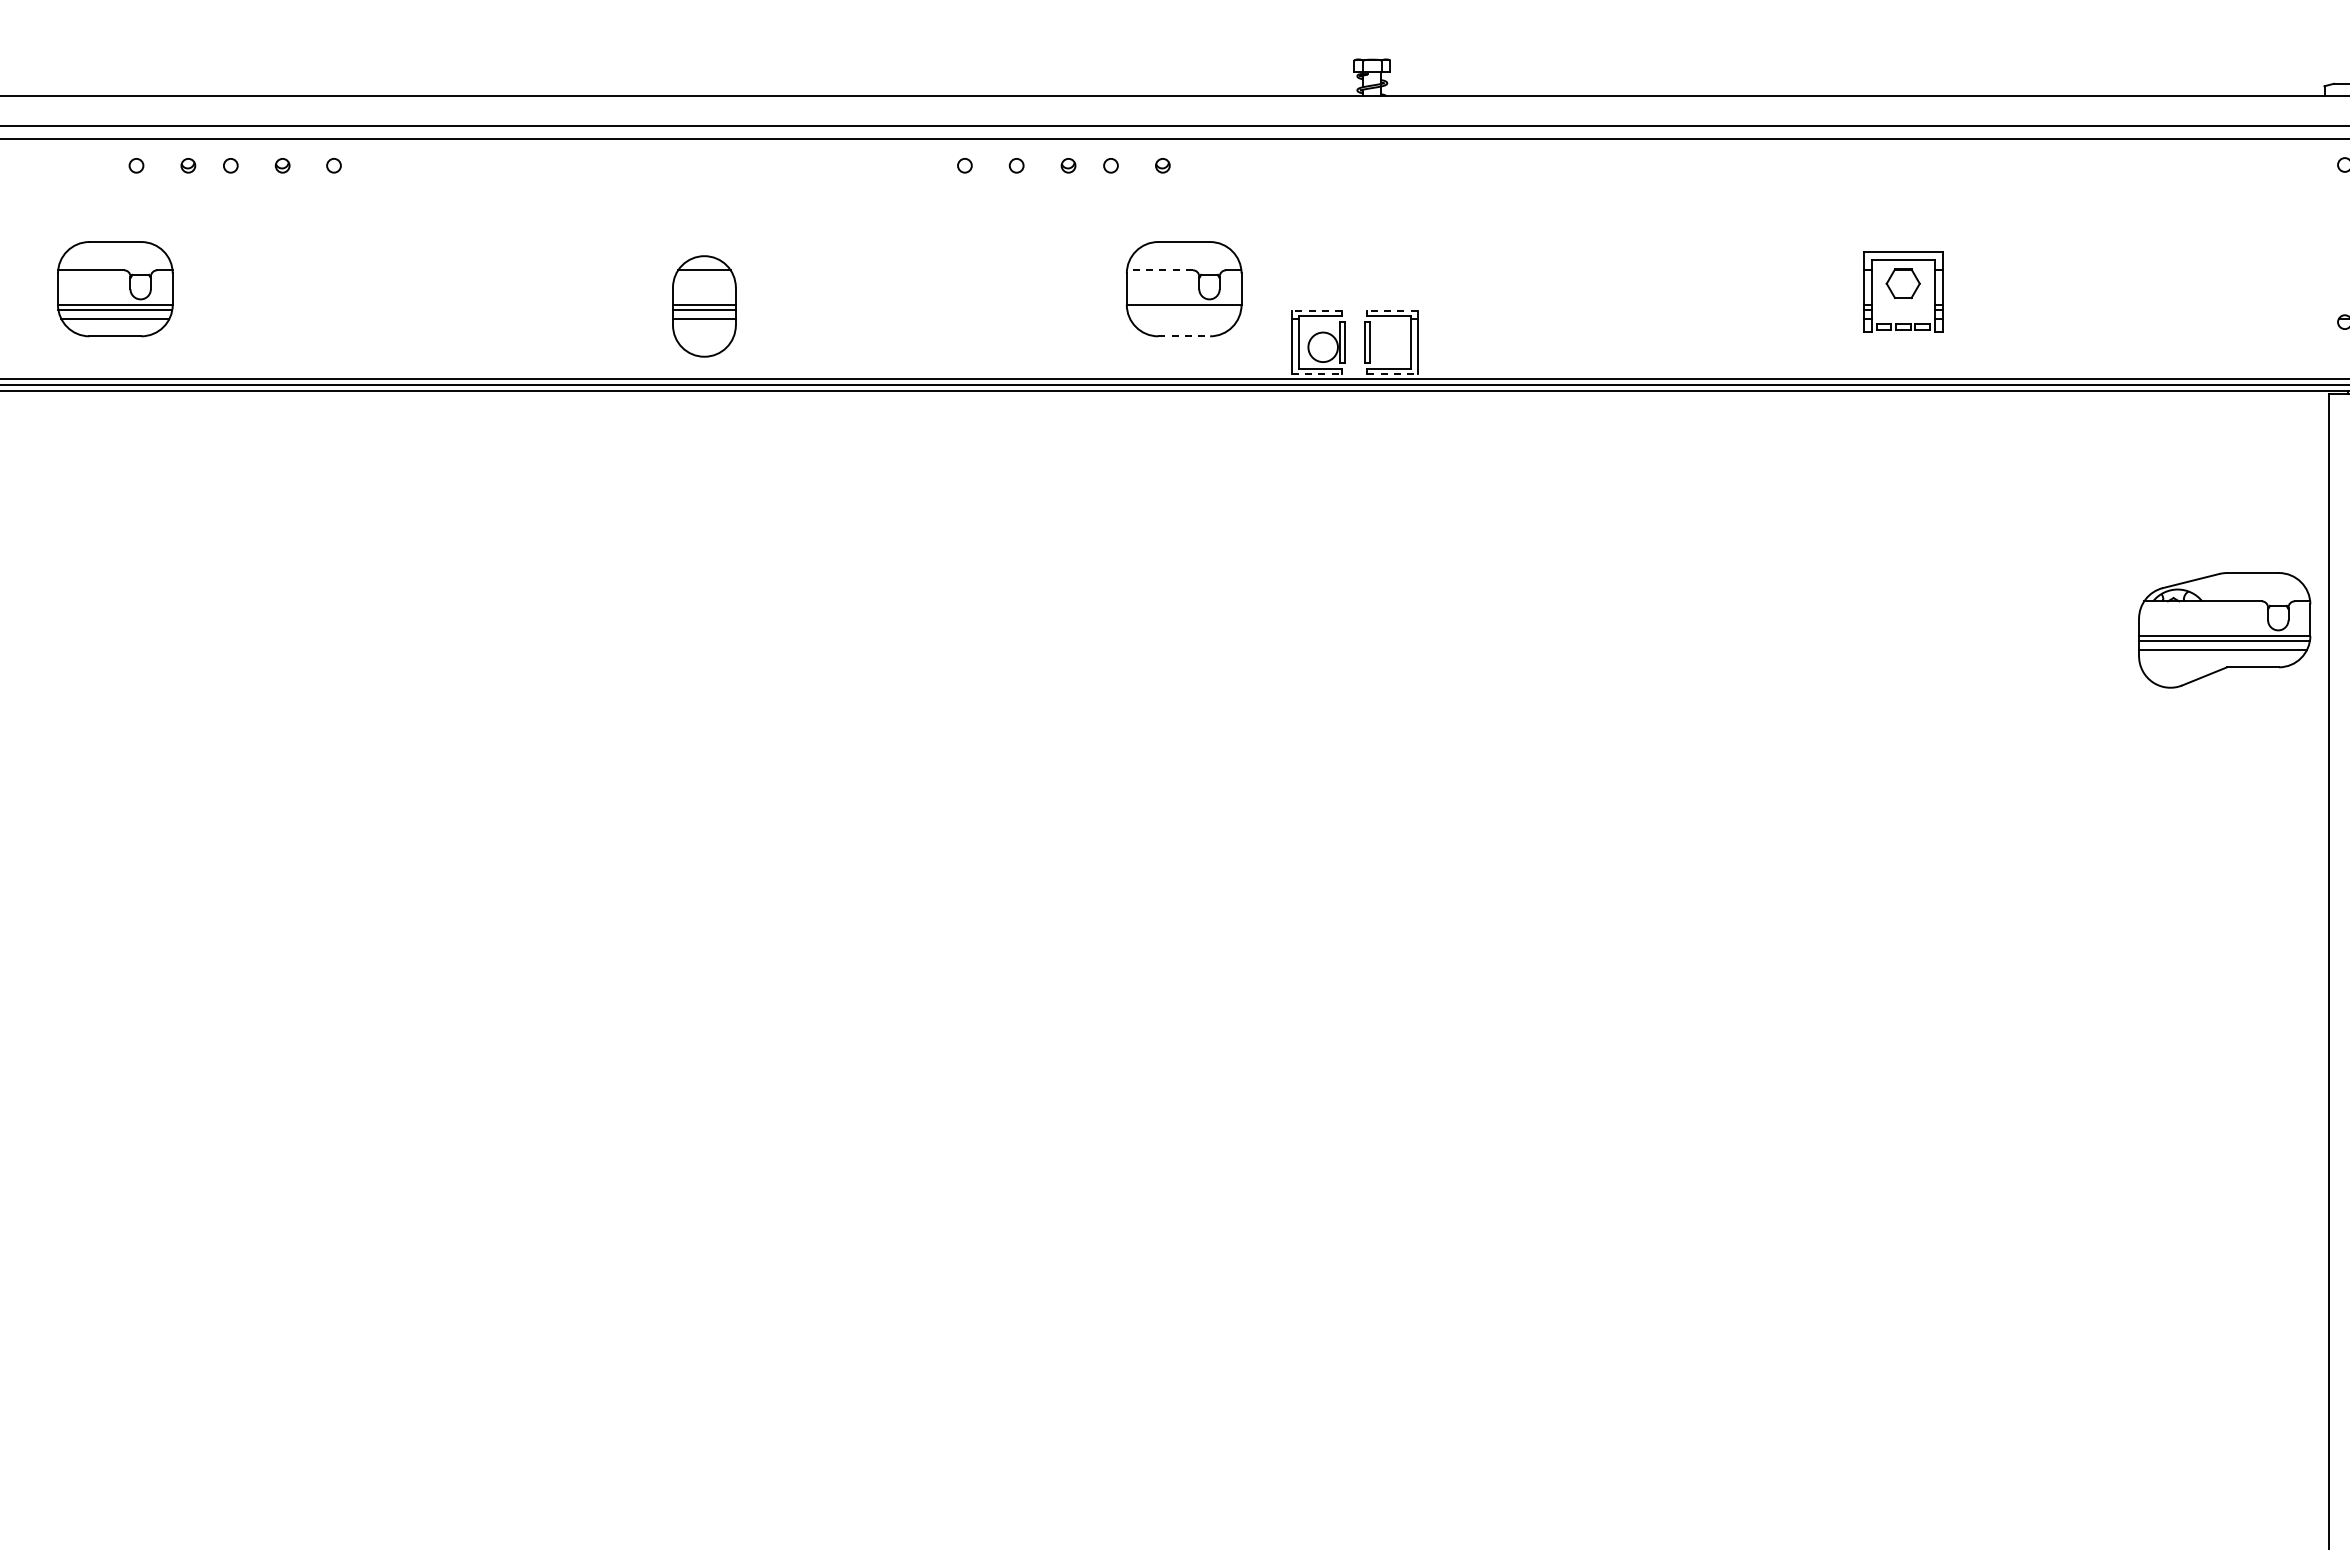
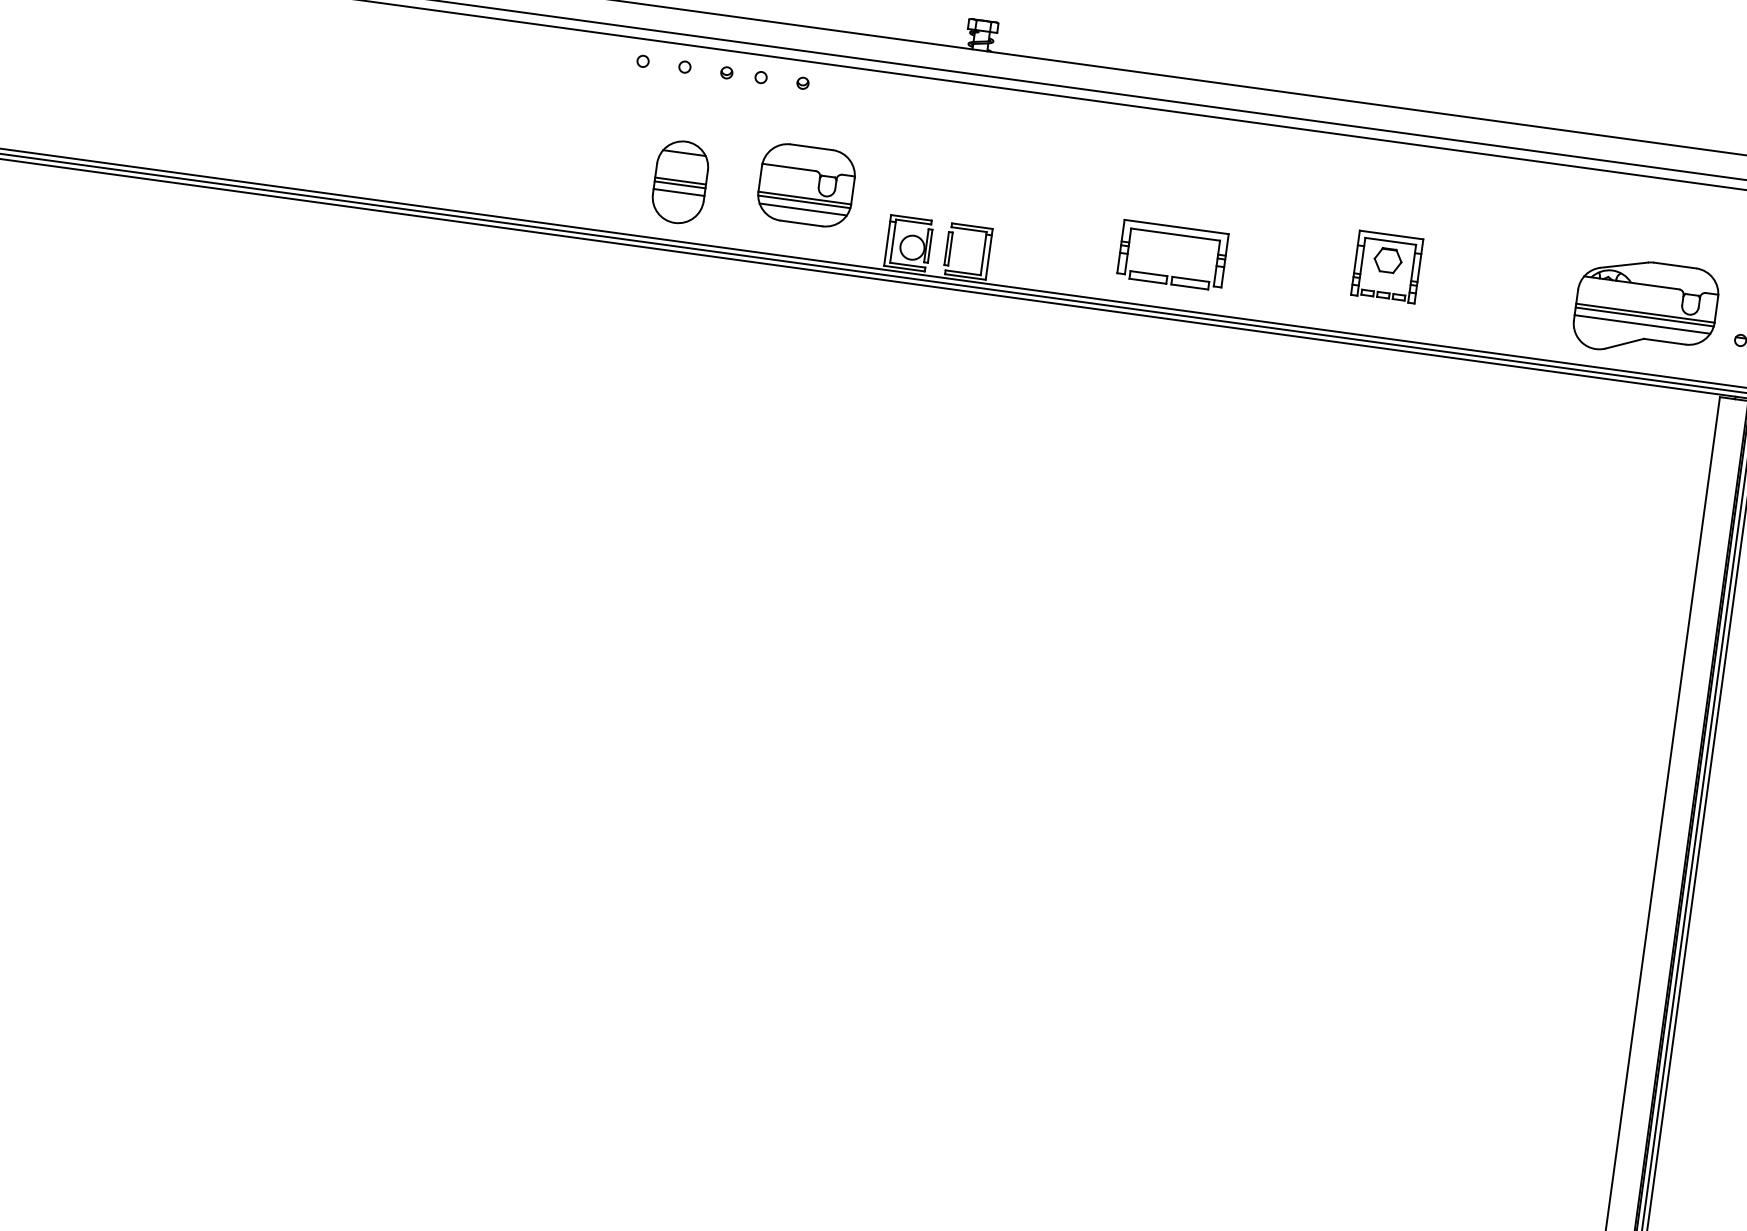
line: (1159, 270) -> (788, 167), dashed -> solid
part: (1640, 288) -> (1175, 235), added
part: (704, 306) -> (680, 182), moved
line: (1184, 309) -> (804, 201), added
line: (1316, 311) -> (910, 218), dashed -> solid
line: (1391, 311) -> (971, 226), dashed -> solid
line: (1184, 319) -> (803, 209), added
line: (1184, 336) -> (801, 223), dashed -> solid
line: (1317, 374) -> (904, 269), dashed -> solid
line: (1392, 374) -> (965, 277), dashed -> solid
part: (2224, 630) -> (1645, 308), moved

